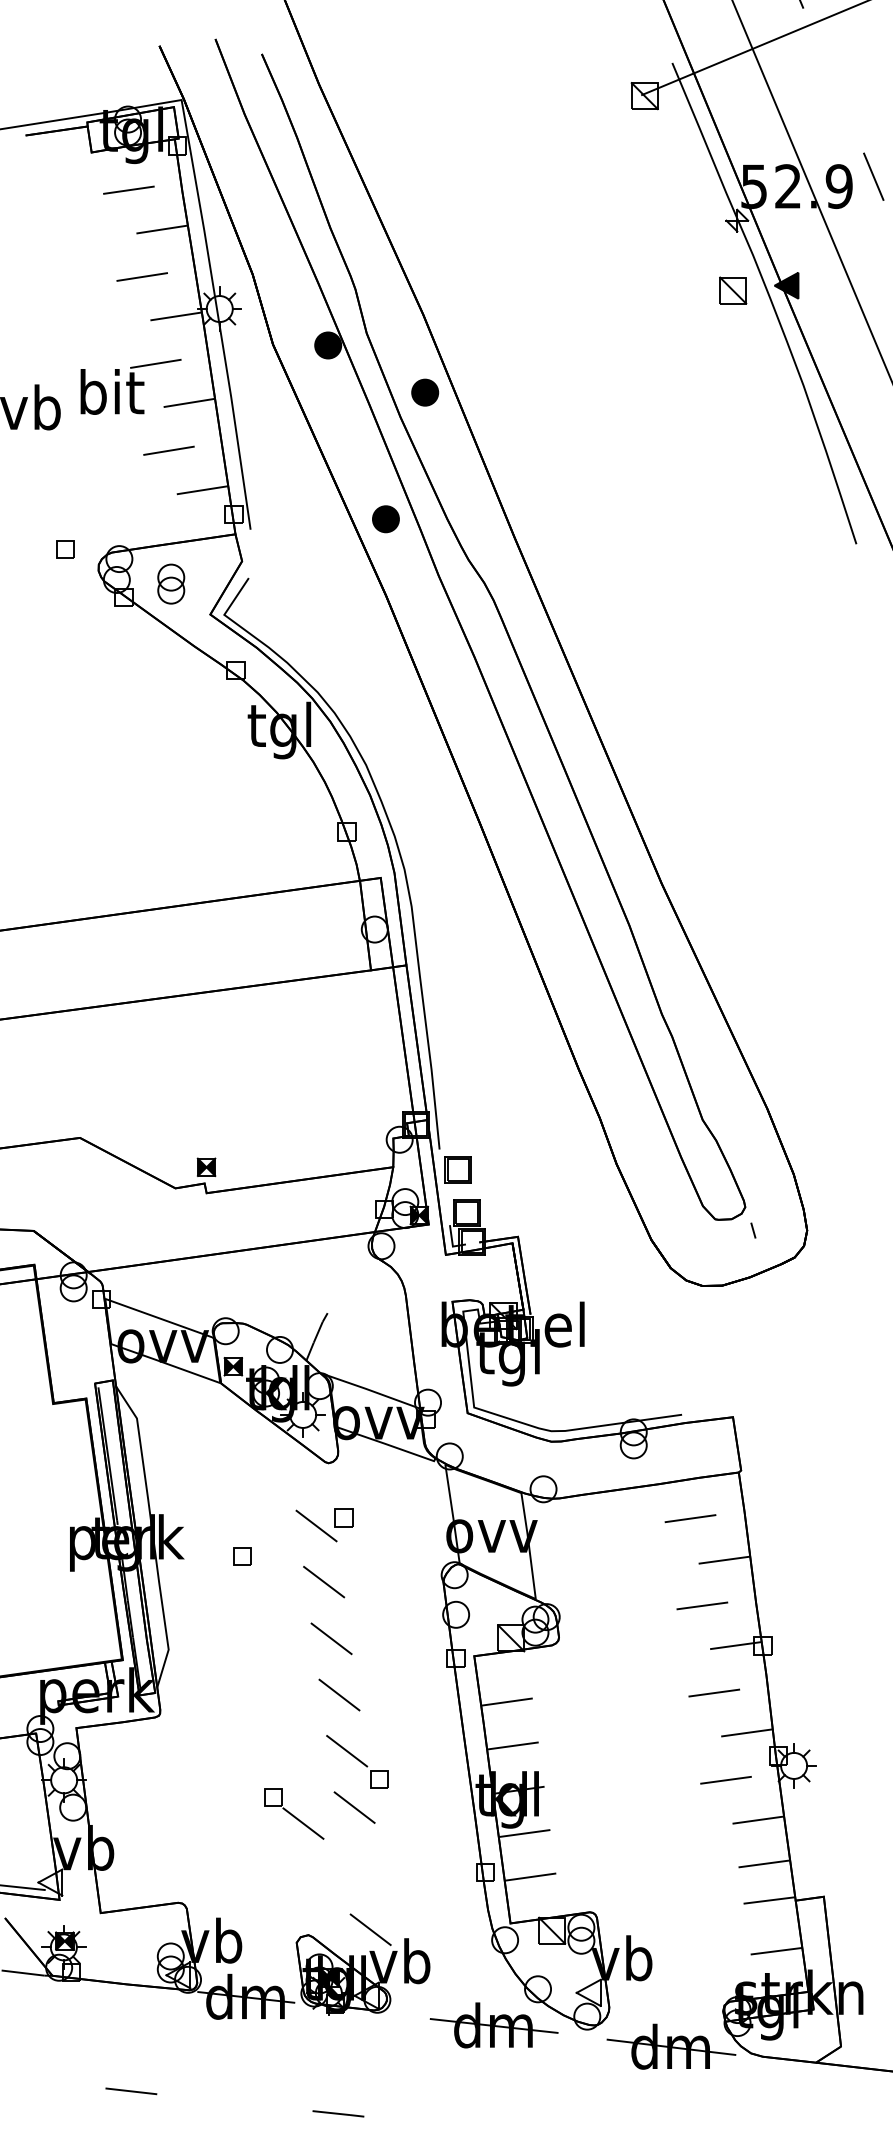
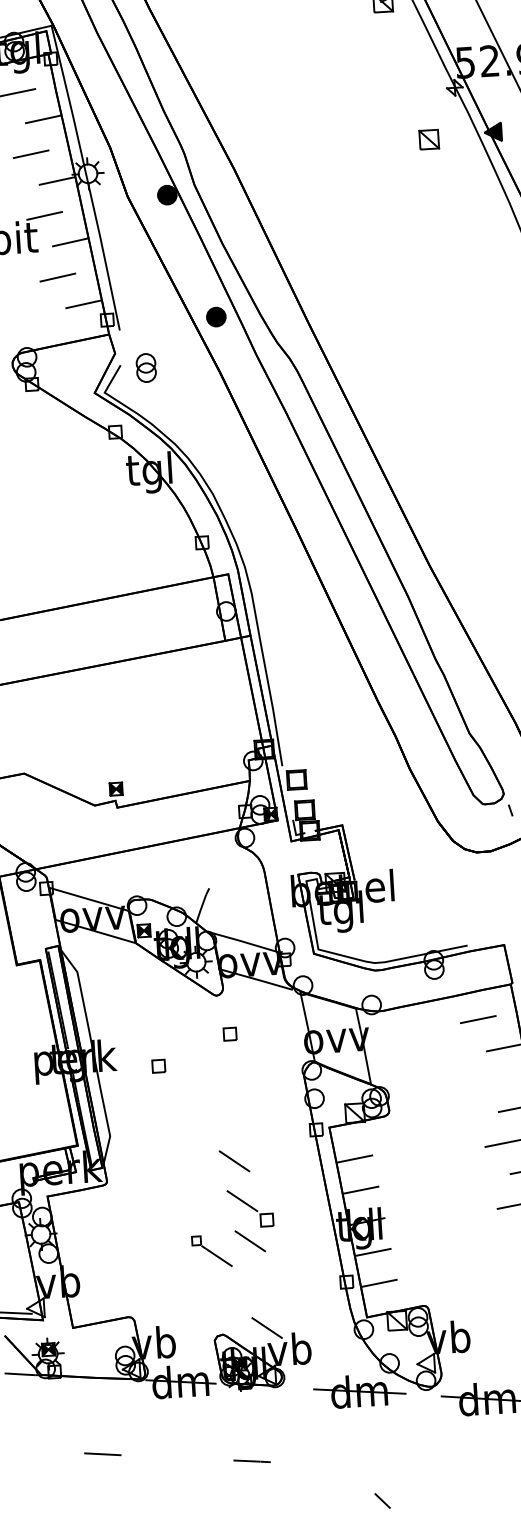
part: (733, 290) -> (429, 139), moved
part: (425, 392) -> (239, 224), removed
part: (171, 583) -> (146, 367), moved
line: (316, 1525) -> (210, 1040), removed
line: (324, 1582) -> (218, 1081), removed
line: (702, 1605) -> (490, 1081), removed
line: (331, 1638) -> (226, 1121), removed
part: (294, 1813) -> (207, 1248), size x0.7

